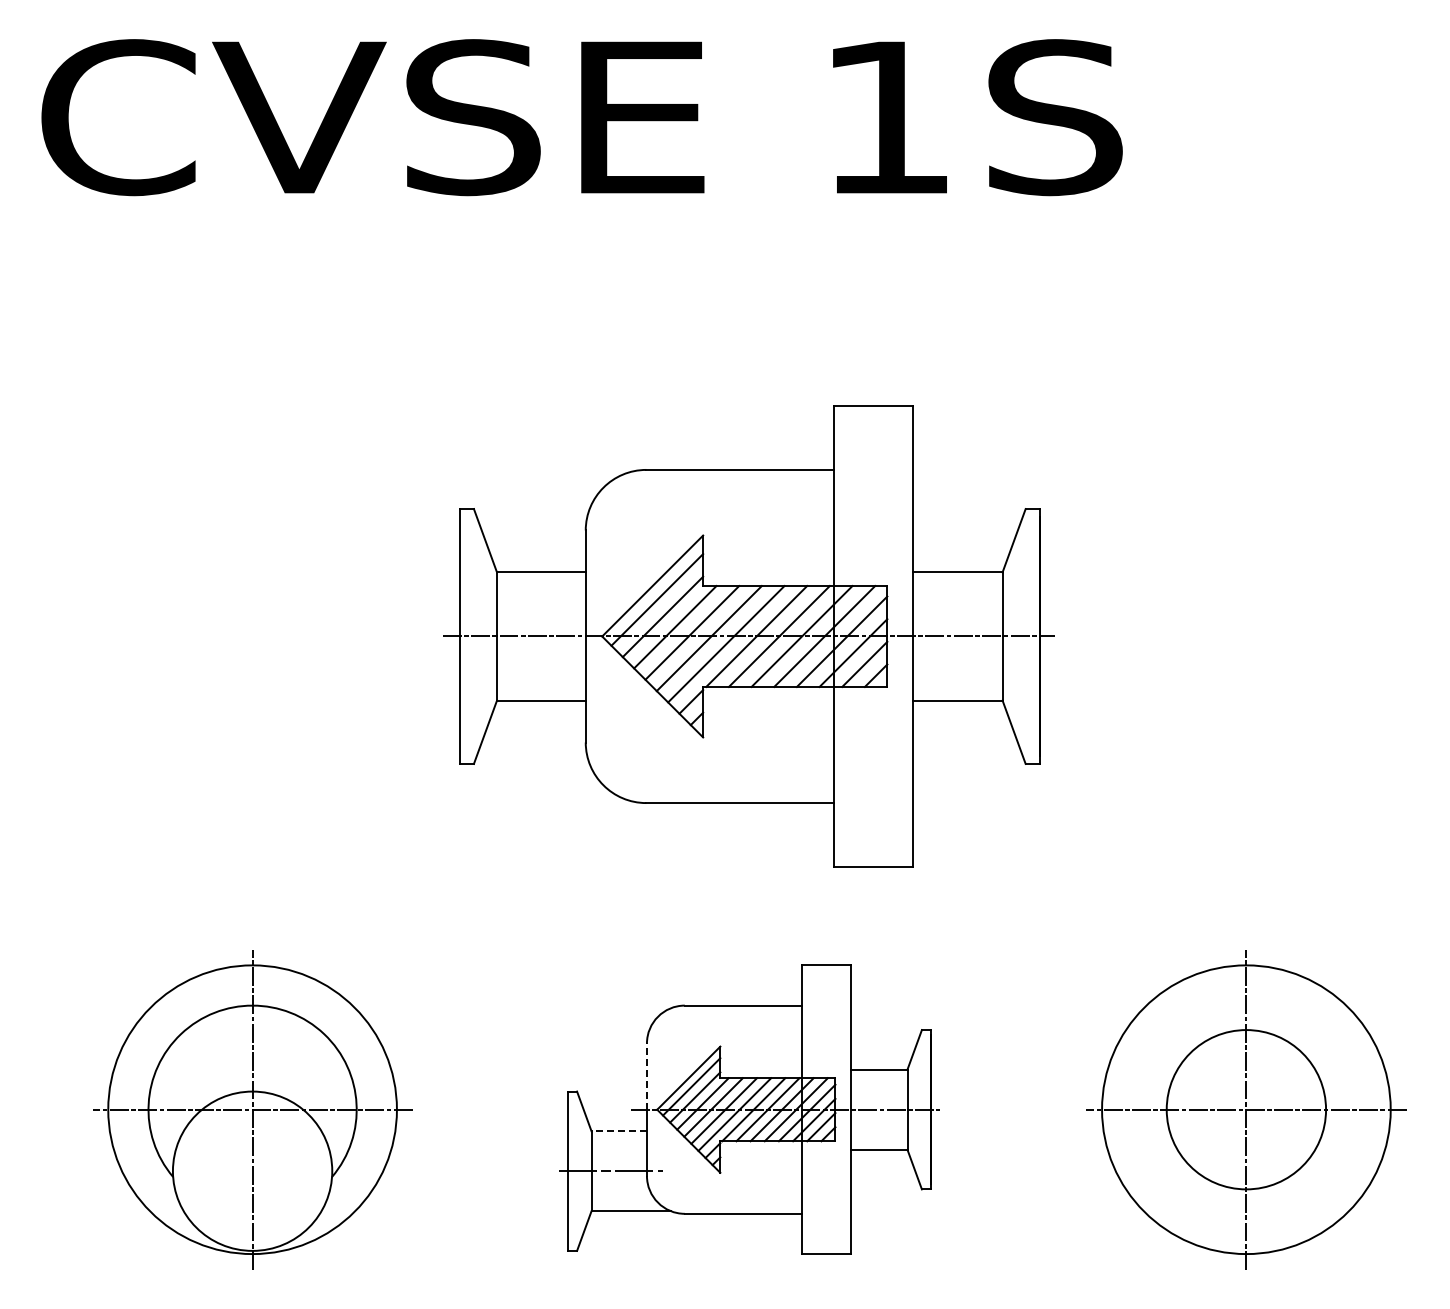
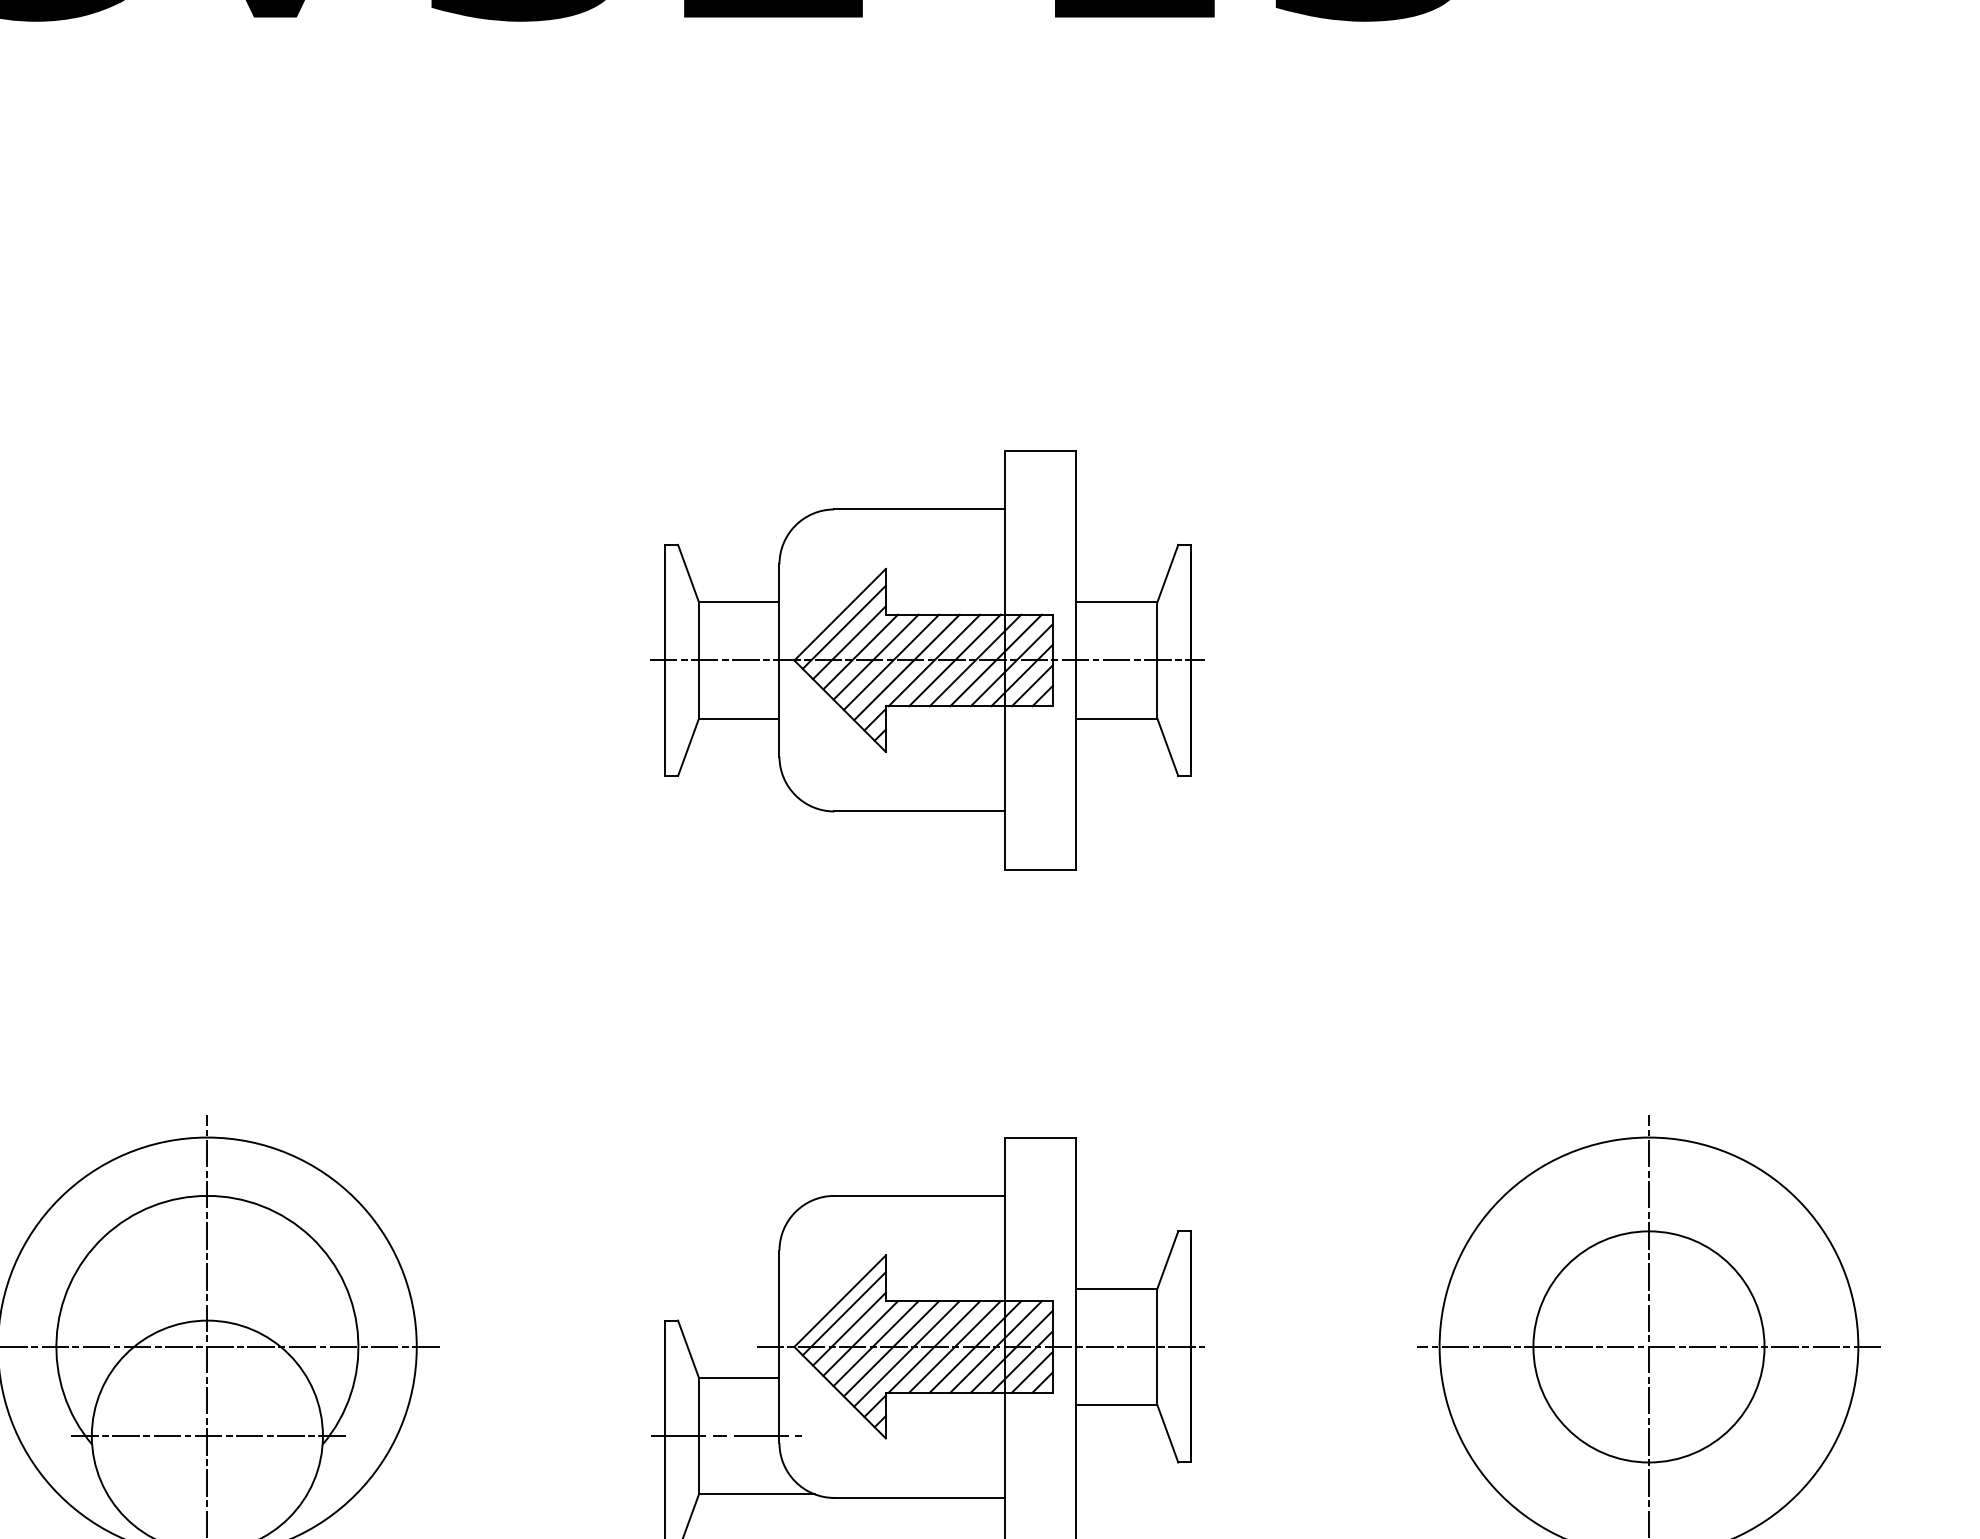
part: (748, 636) -> (926, 660), size x0.62
line: (646, 1076) -> (778, 1298), dashed -> solid
line: (619, 1131) -> (739, 1378), dashed -> solid
line: (252, 1171) -> (207, 1436), added

